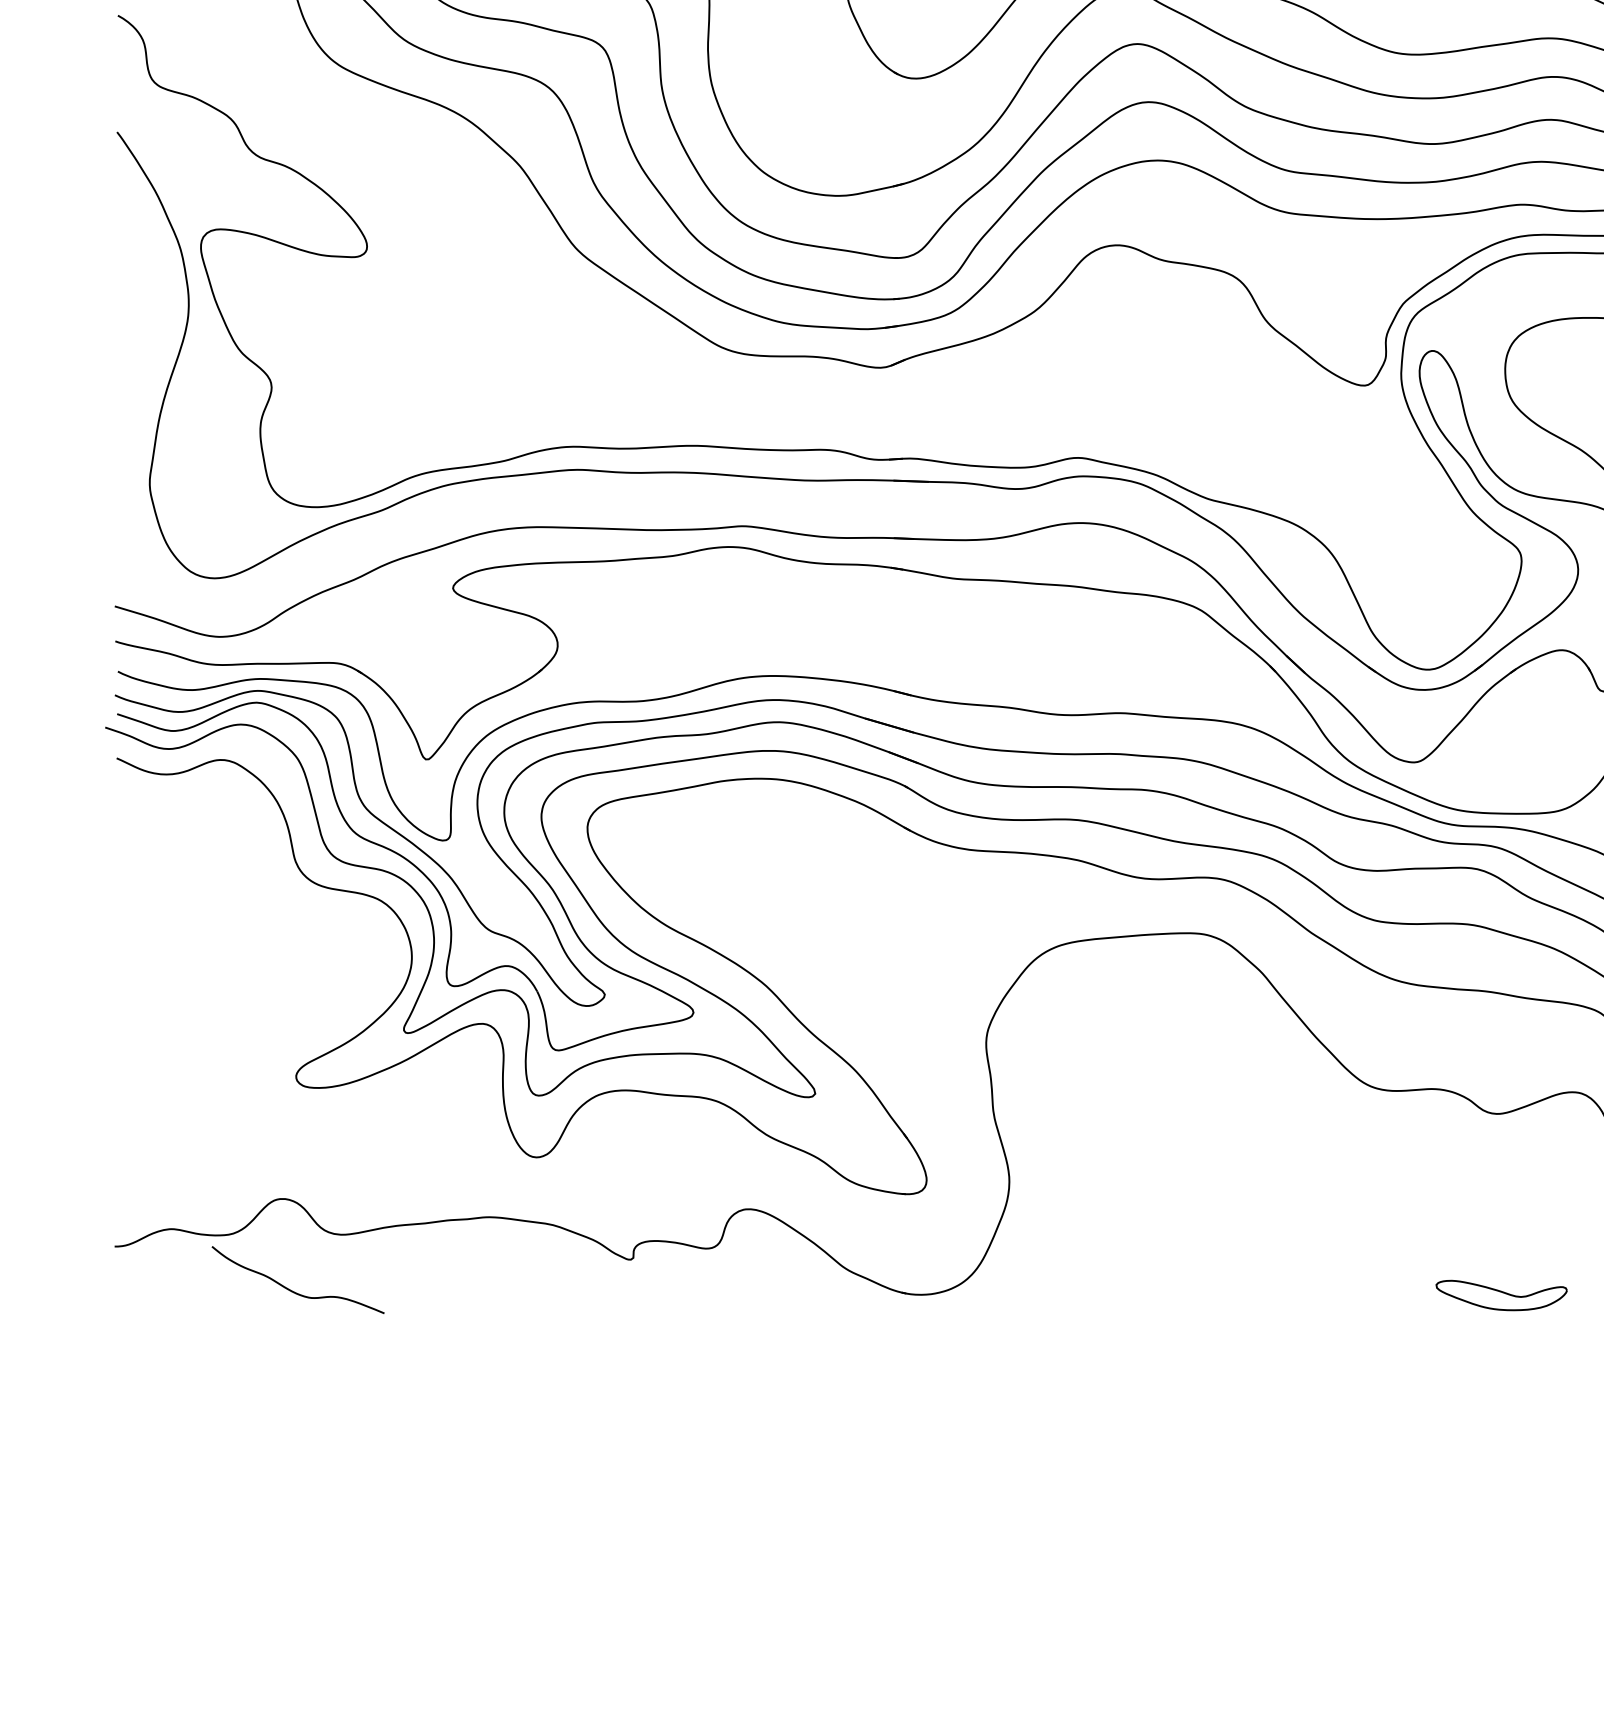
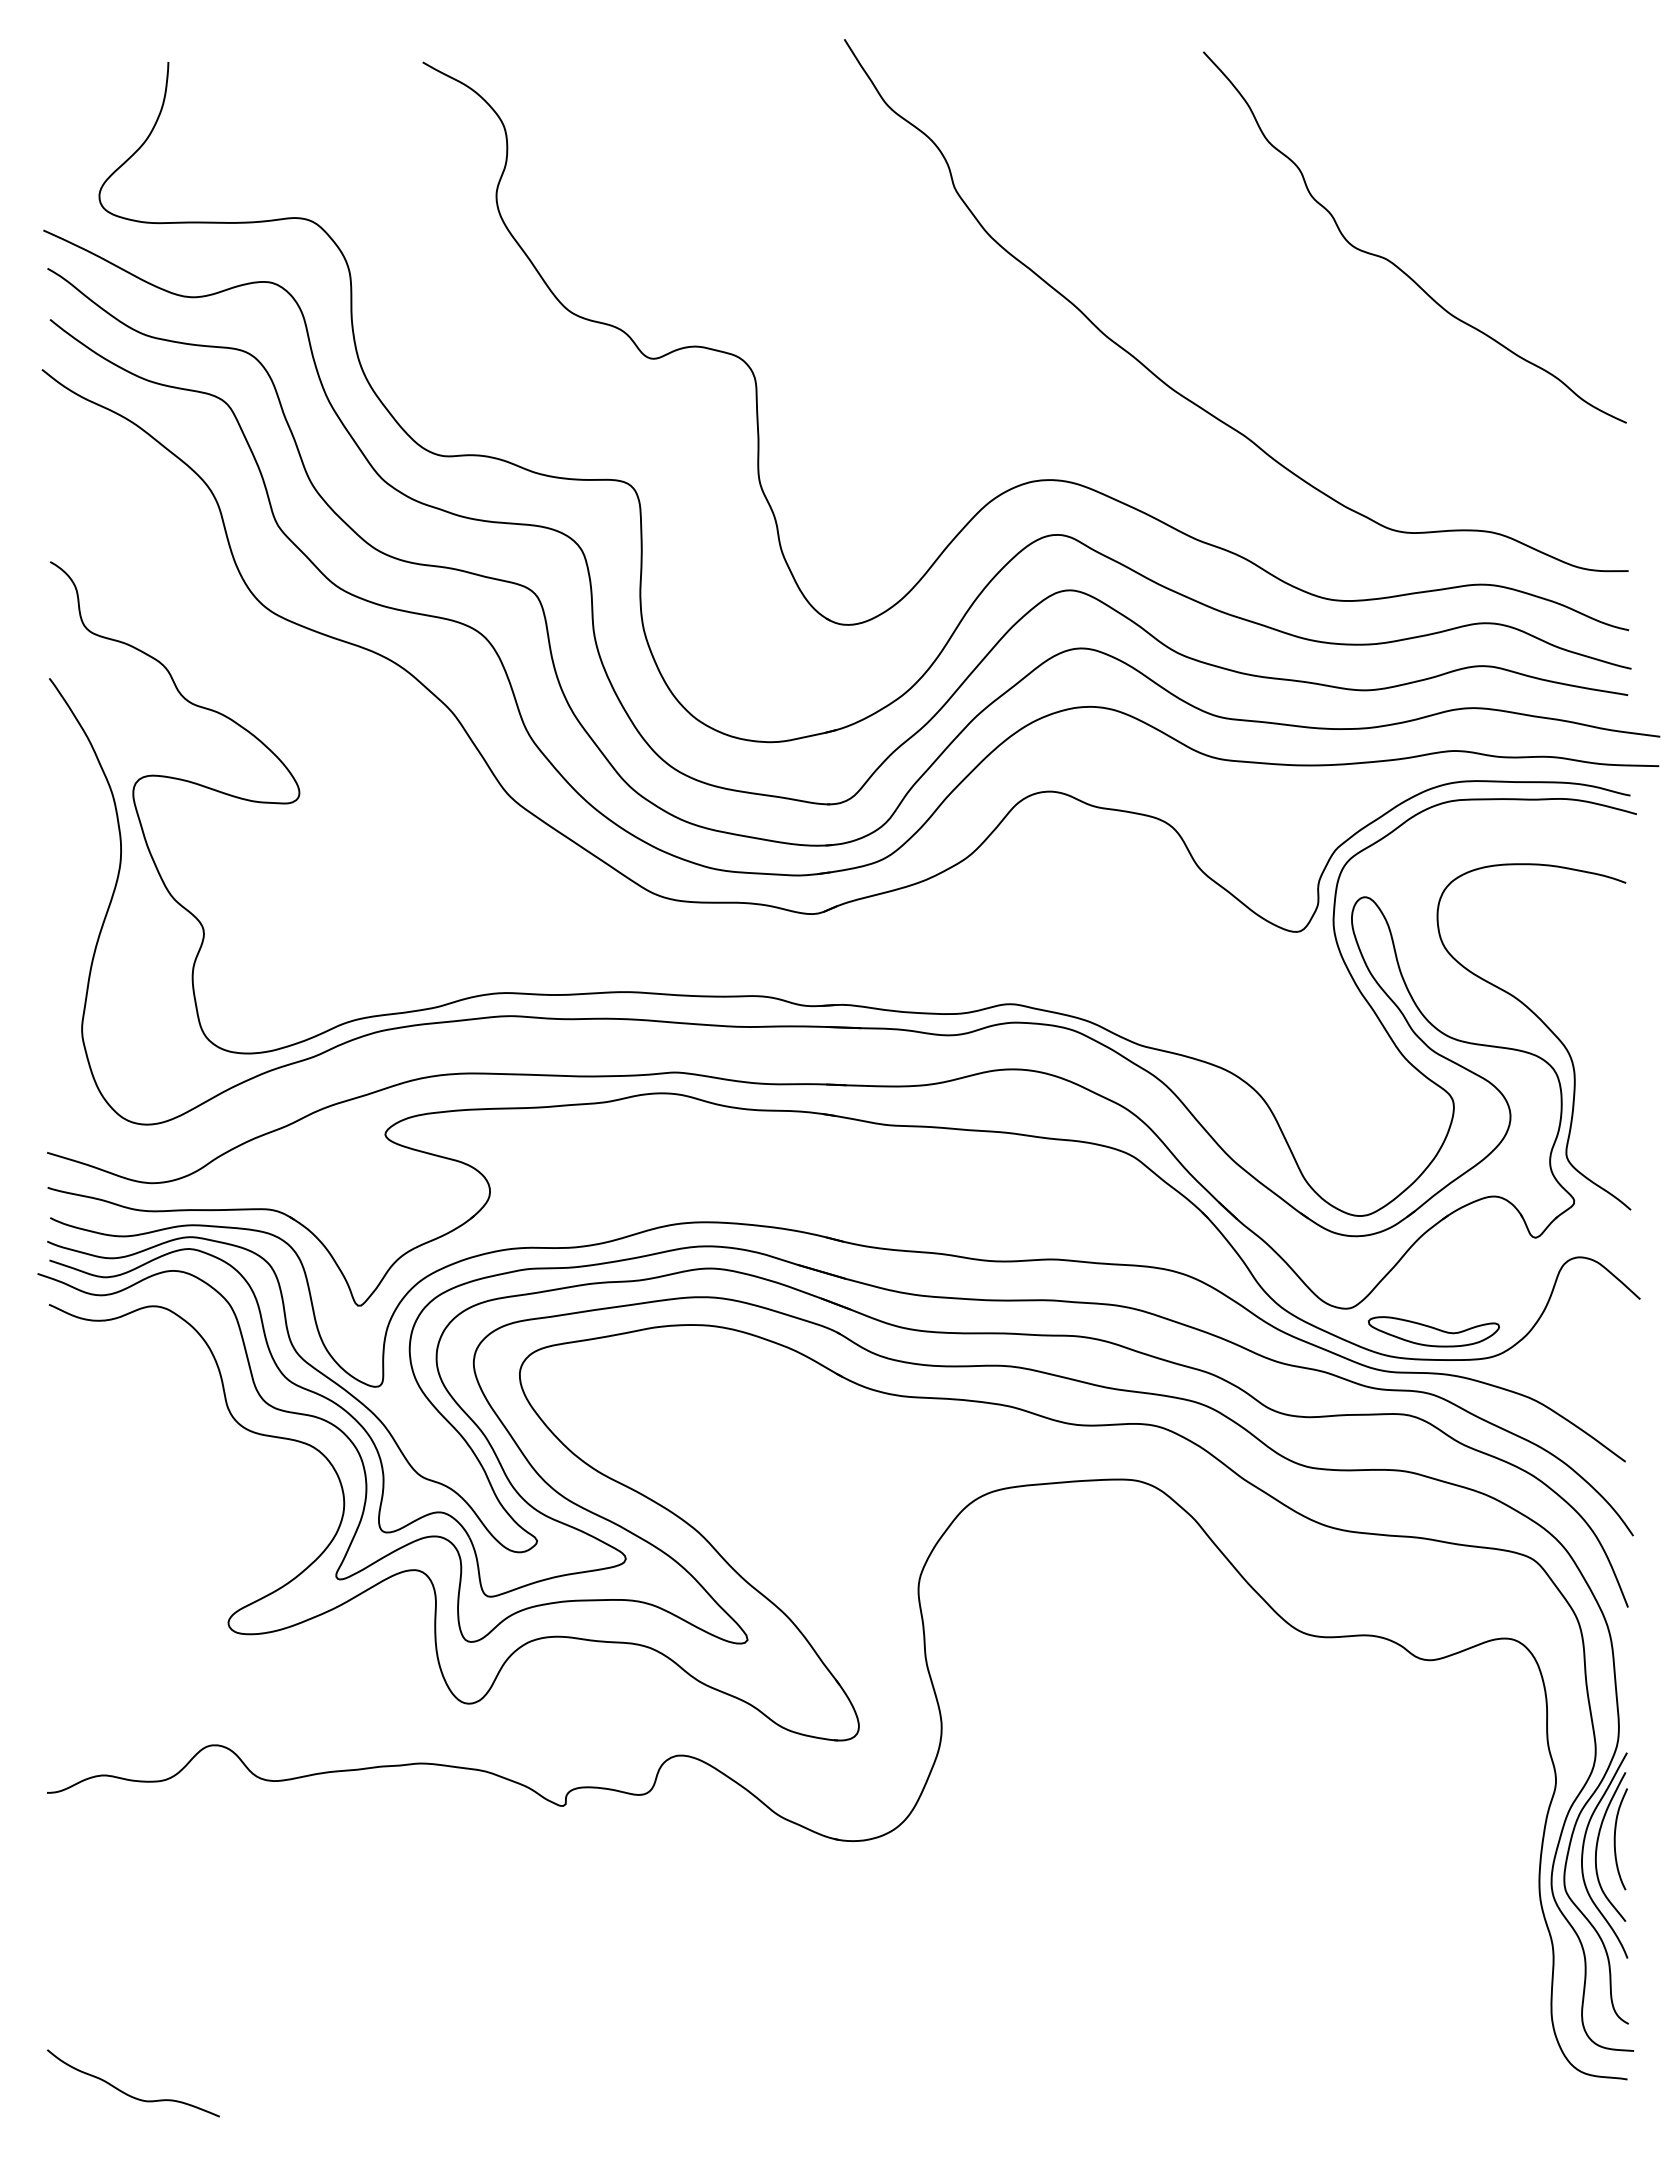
curve: (292, 1290) -> (127, 2093), moved
part: (1501, 1295) -> (1433, 1331), moved

